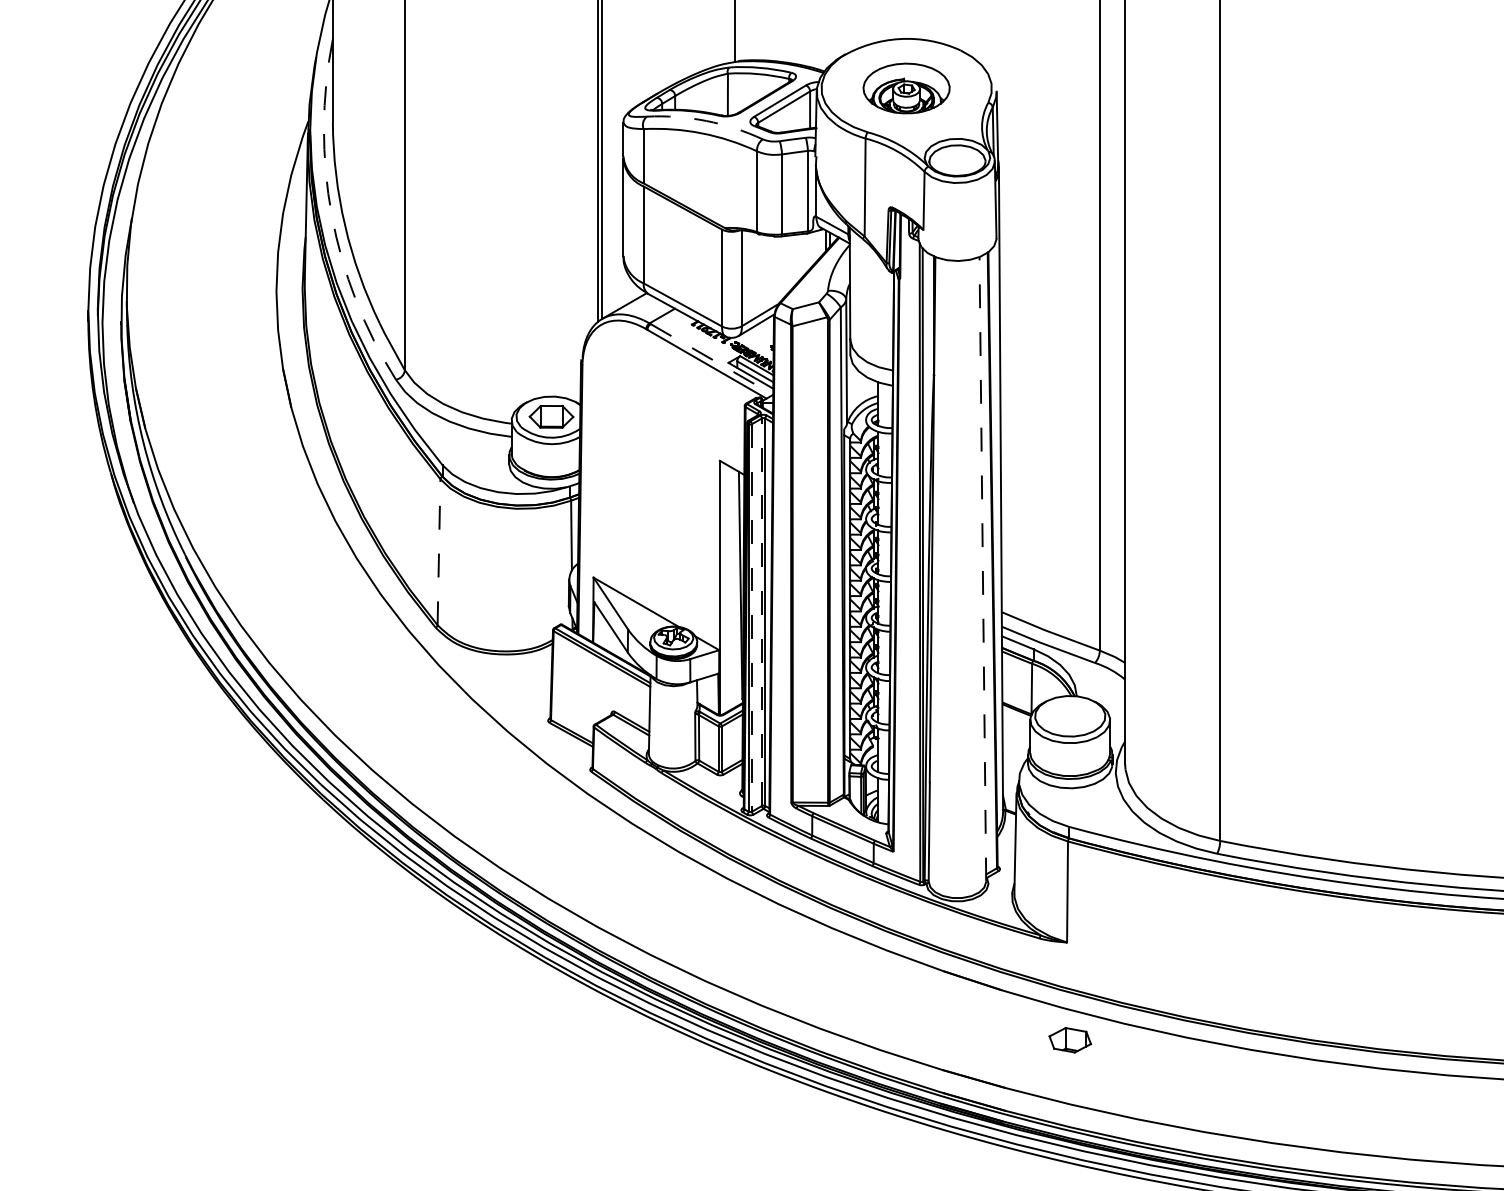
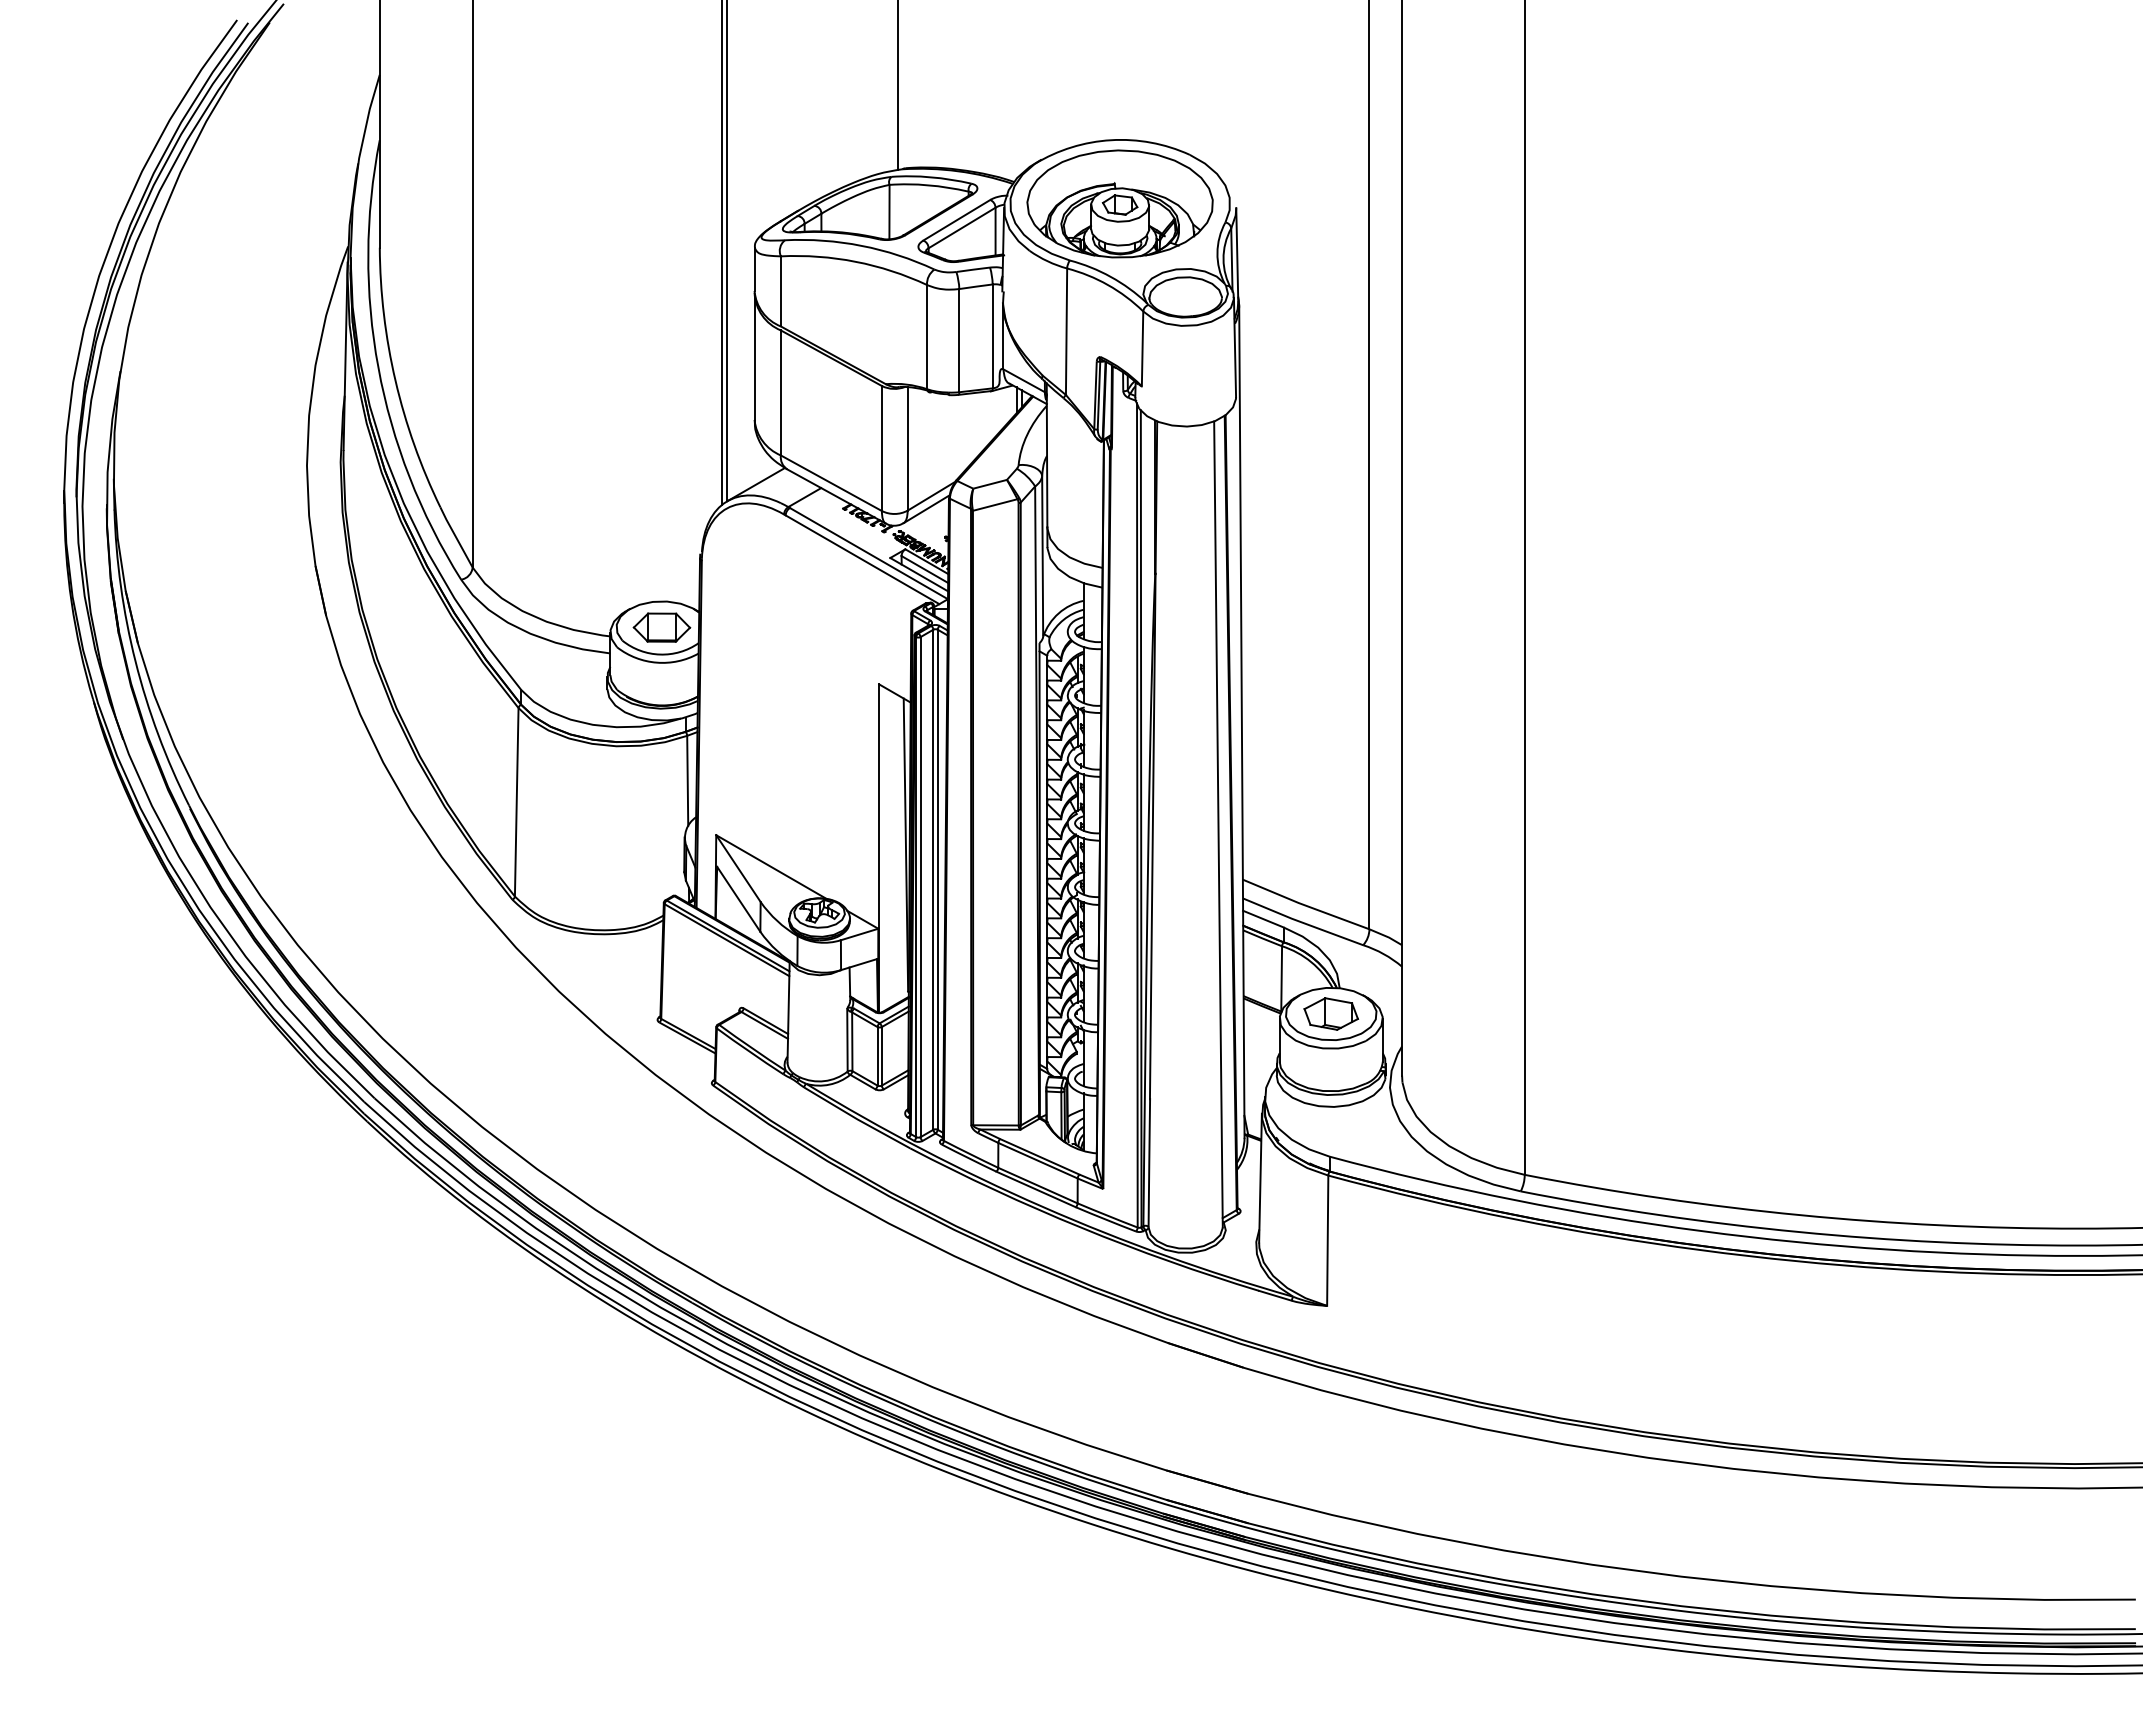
part: (906, 88) -> (1119, 203), size x1.67
arc: (706, 120) -> (861, 245), dashed -> solid
arc: (331, 215) -> (378, 367), dashed -> solid
line: (712, 359) -> (869, 553), dashed -> solid
line: (438, 551) -> (516, 801), dashed -> solid
line: (982, 569) -> (1218, 824), dashed -> solid
line: (762, 612) -> (933, 879), dashed -> solid
line: (751, 618) -> (920, 887), dashed -> solid
part: (1070, 1039) -> (1331, 1013), moved

